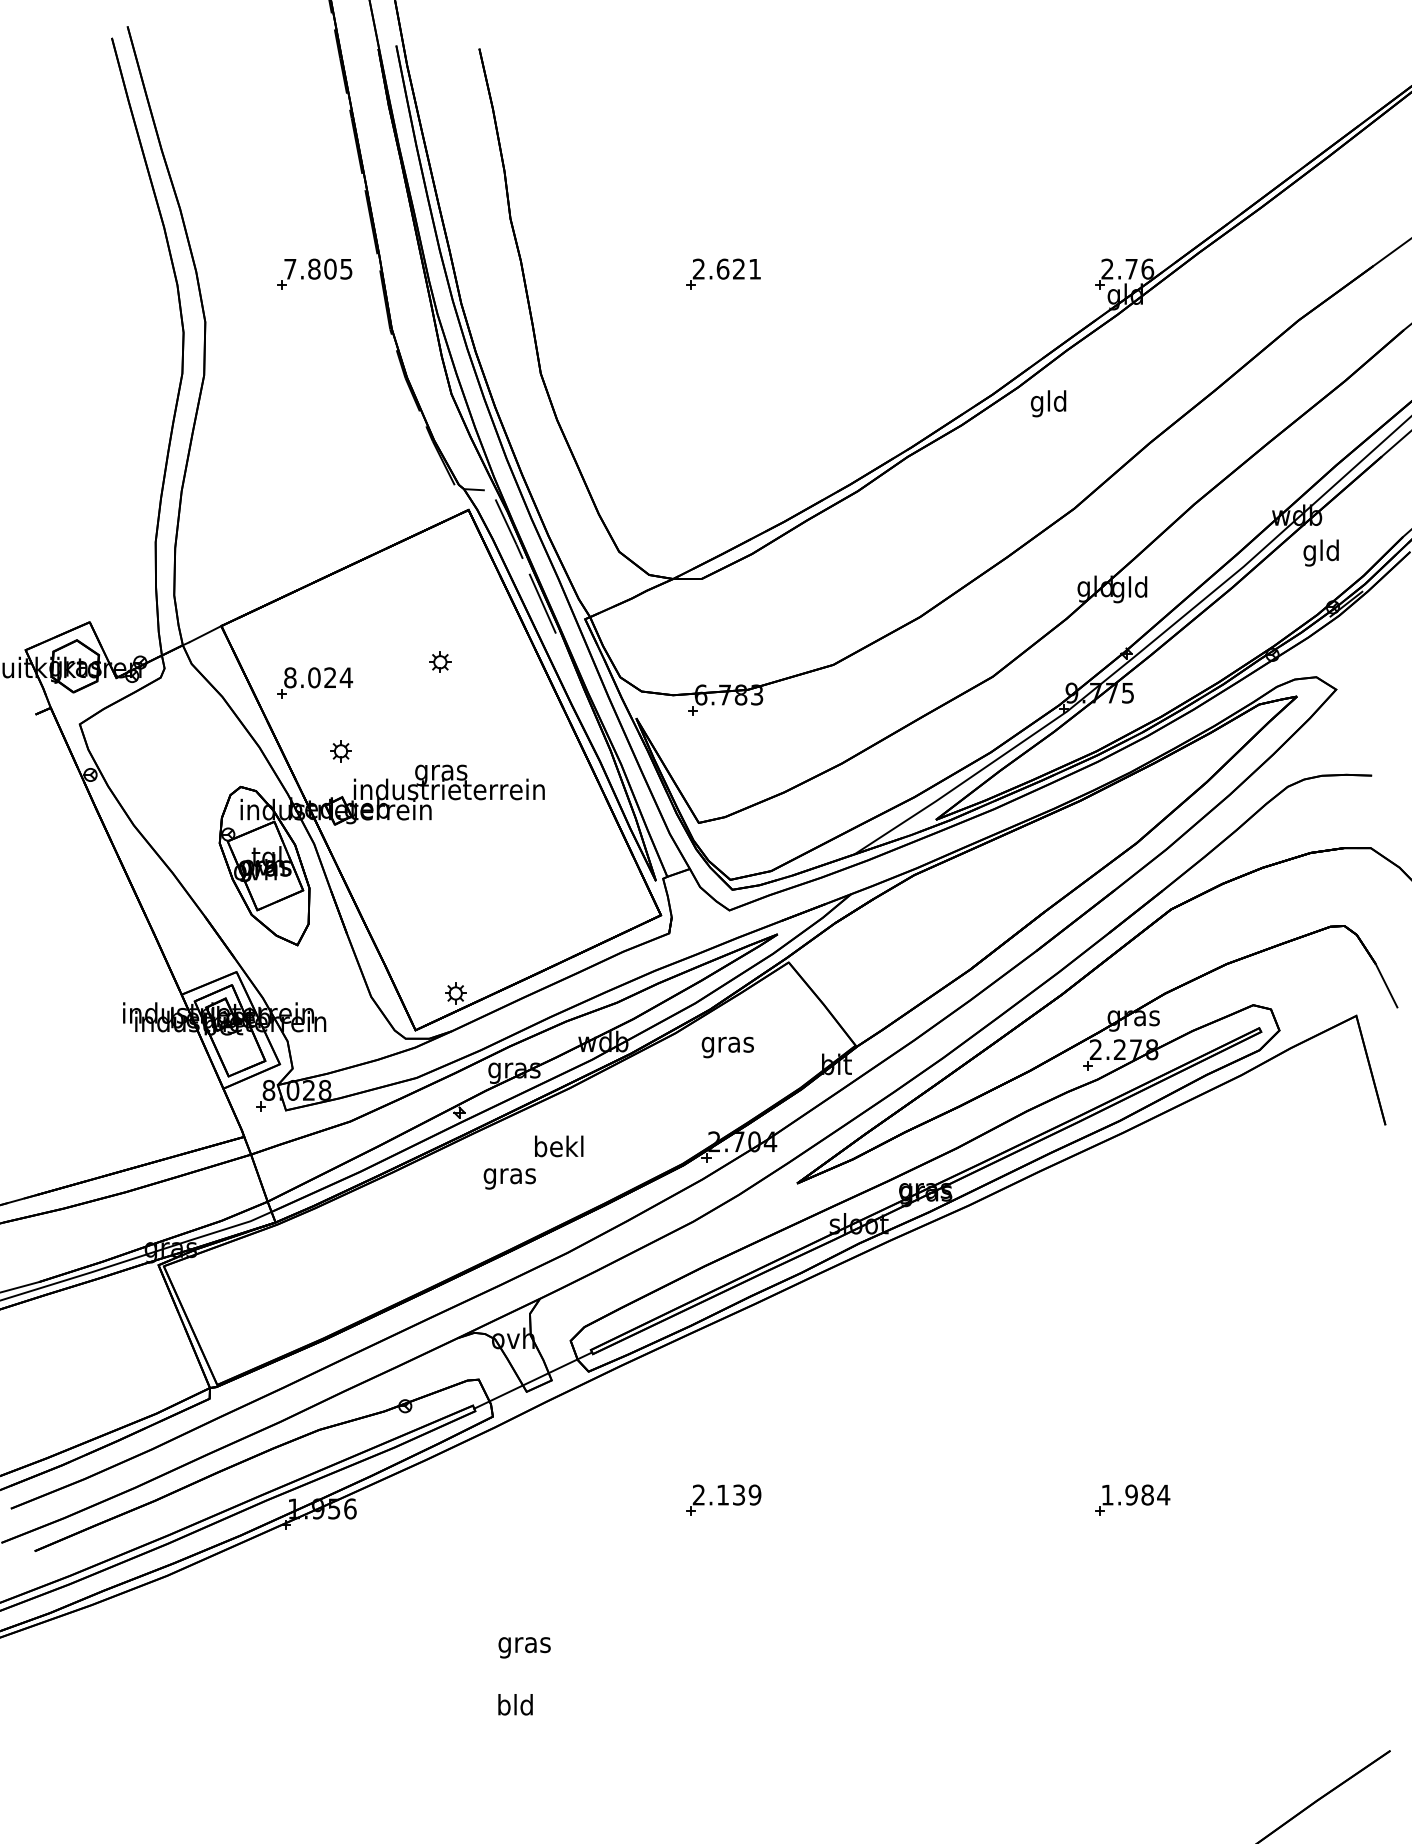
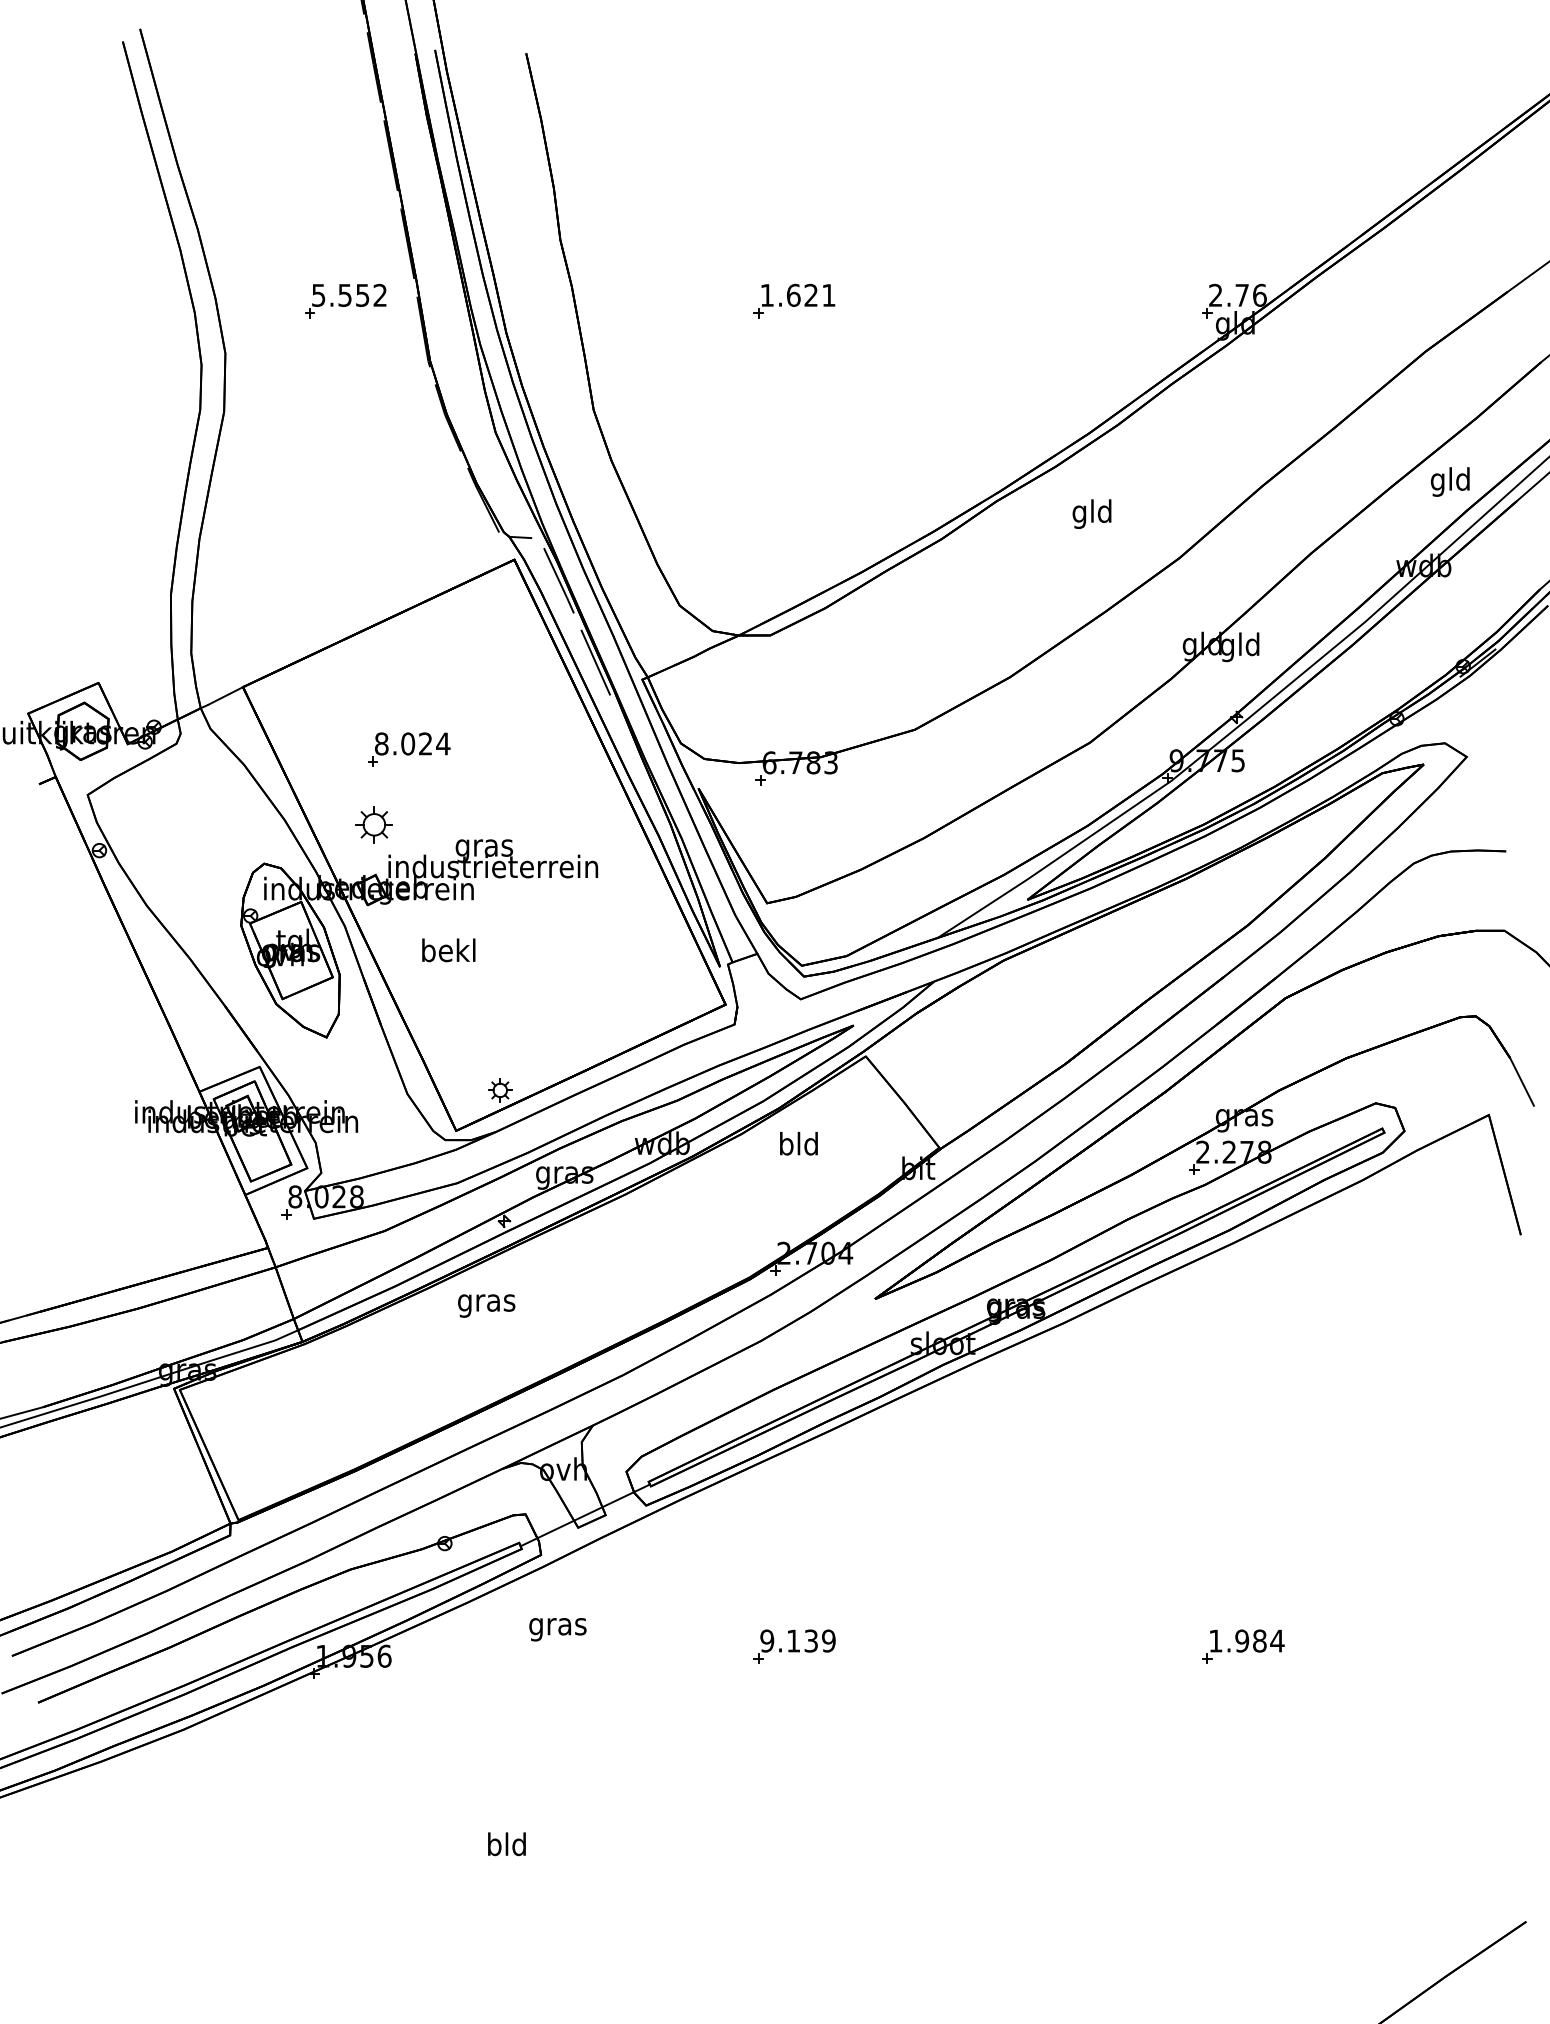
text: (318, 268) -> (349, 294), 7.805 -> 5.552
text: (698, 268) -> (766, 294), 2.621 -> 1.621
text: (1048, 403) -> (1091, 513), moved
text: (1321, 552) -> (1450, 481), moved
part: (440, 661) -> (483, 726), removed
part: (315, 682) -> (409, 749), moved
part: (341, 751) -> (374, 824), size x1.6
text: (727, 1044) -> (798, 1146), gras -> bld
text: (558, 1146) -> (448, 950), moved
text: (509, 1178) -> (486, 1305), moved
text: (699, 1494) -> (767, 1640), 2.139 -> 9.139
text: (524, 1647) -> (557, 1629), moved
text: (515, 1705) -> (506, 1844), moved

